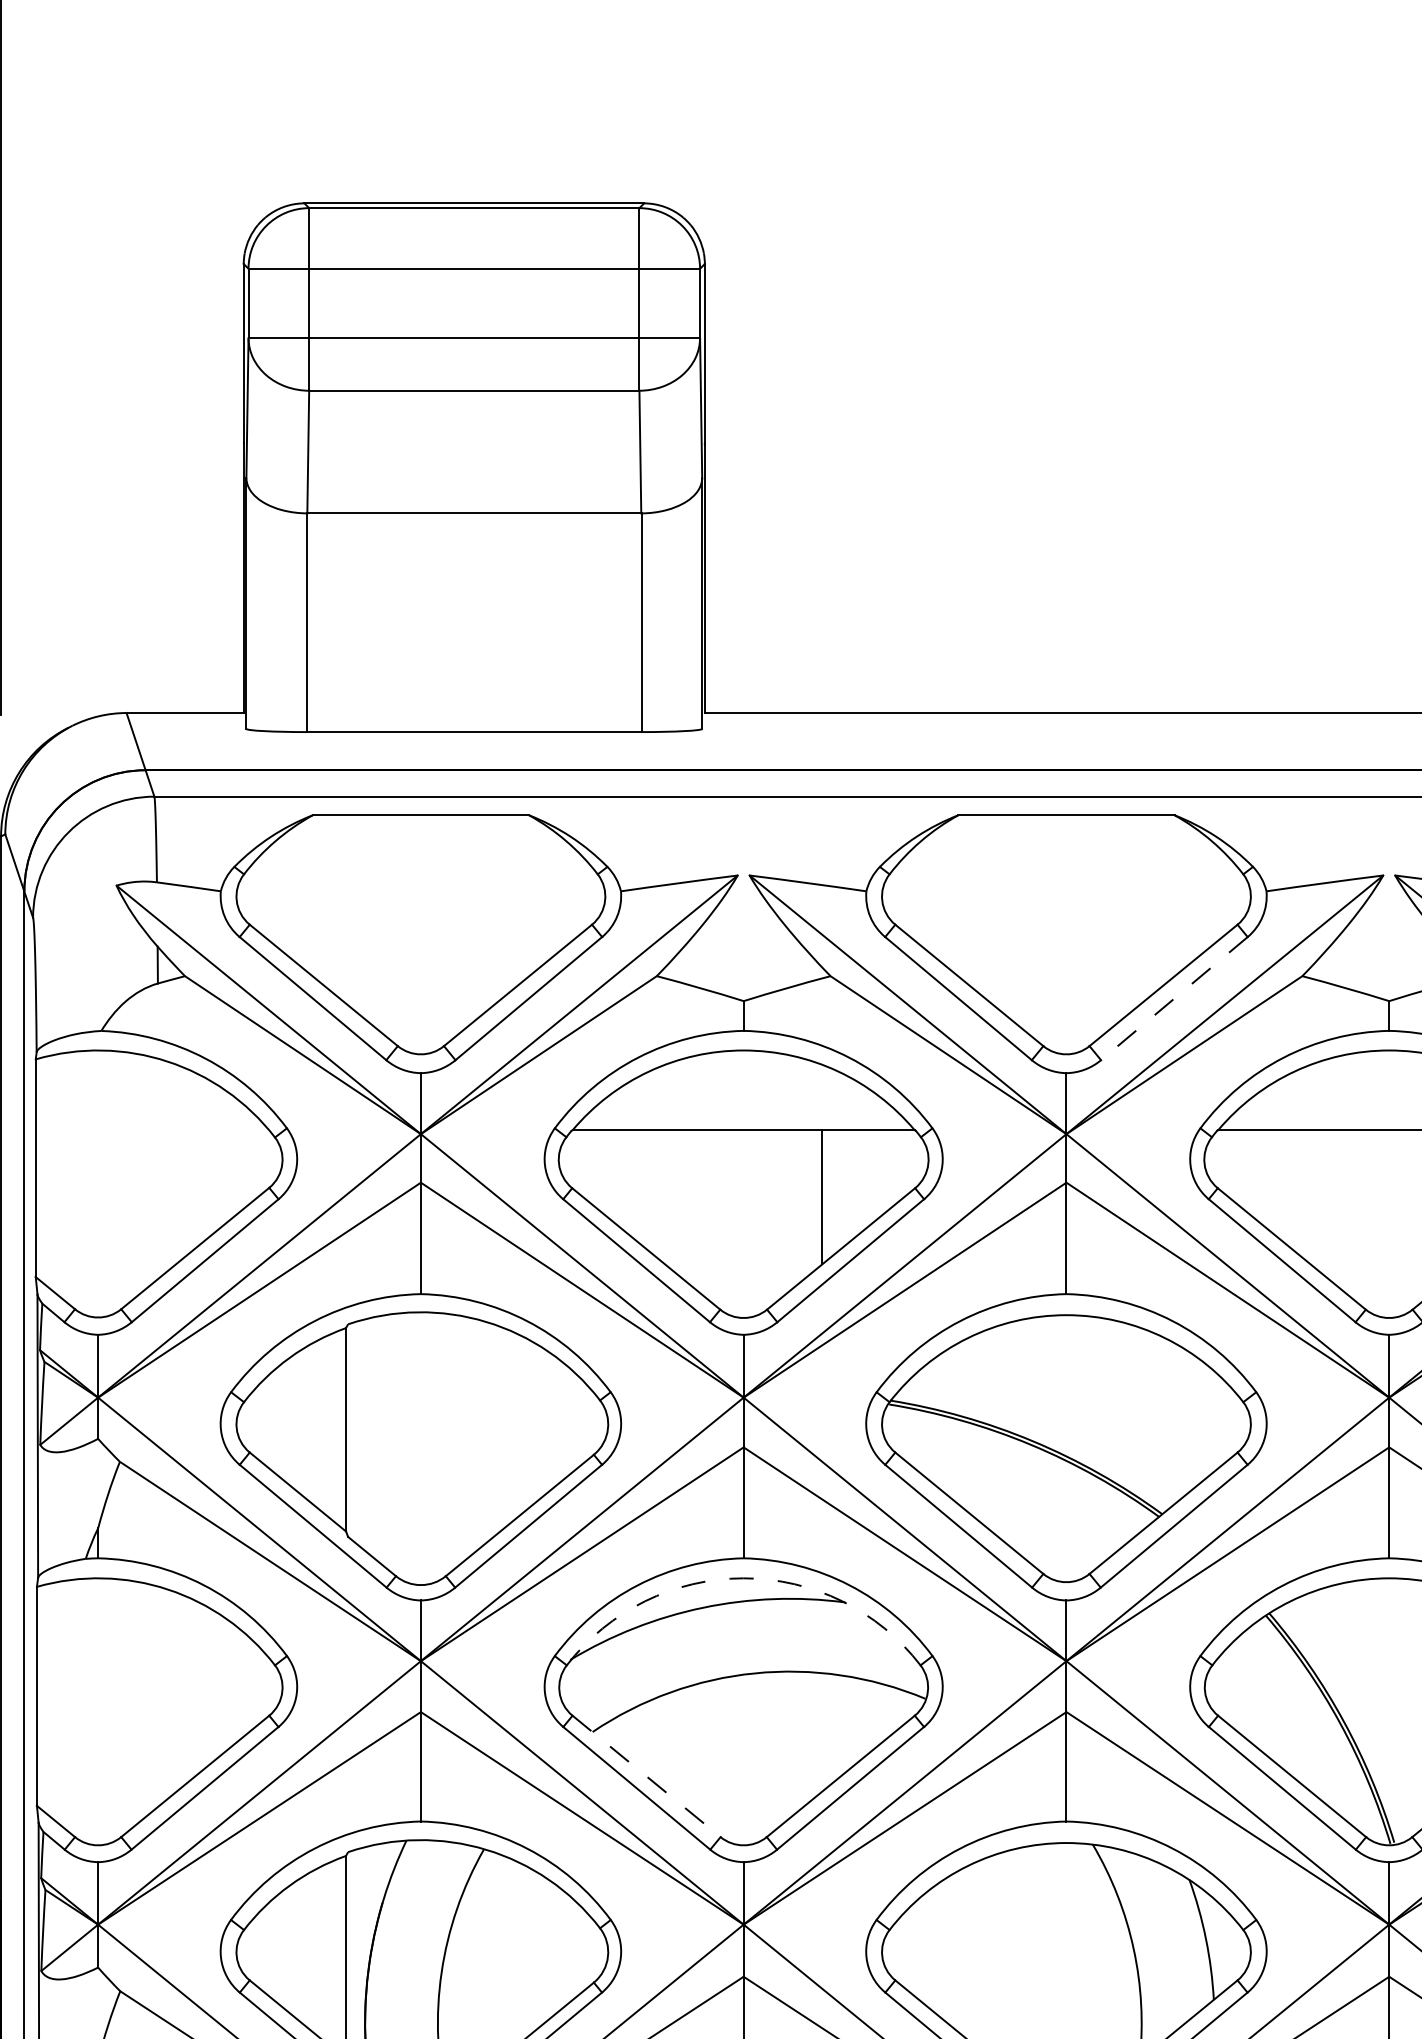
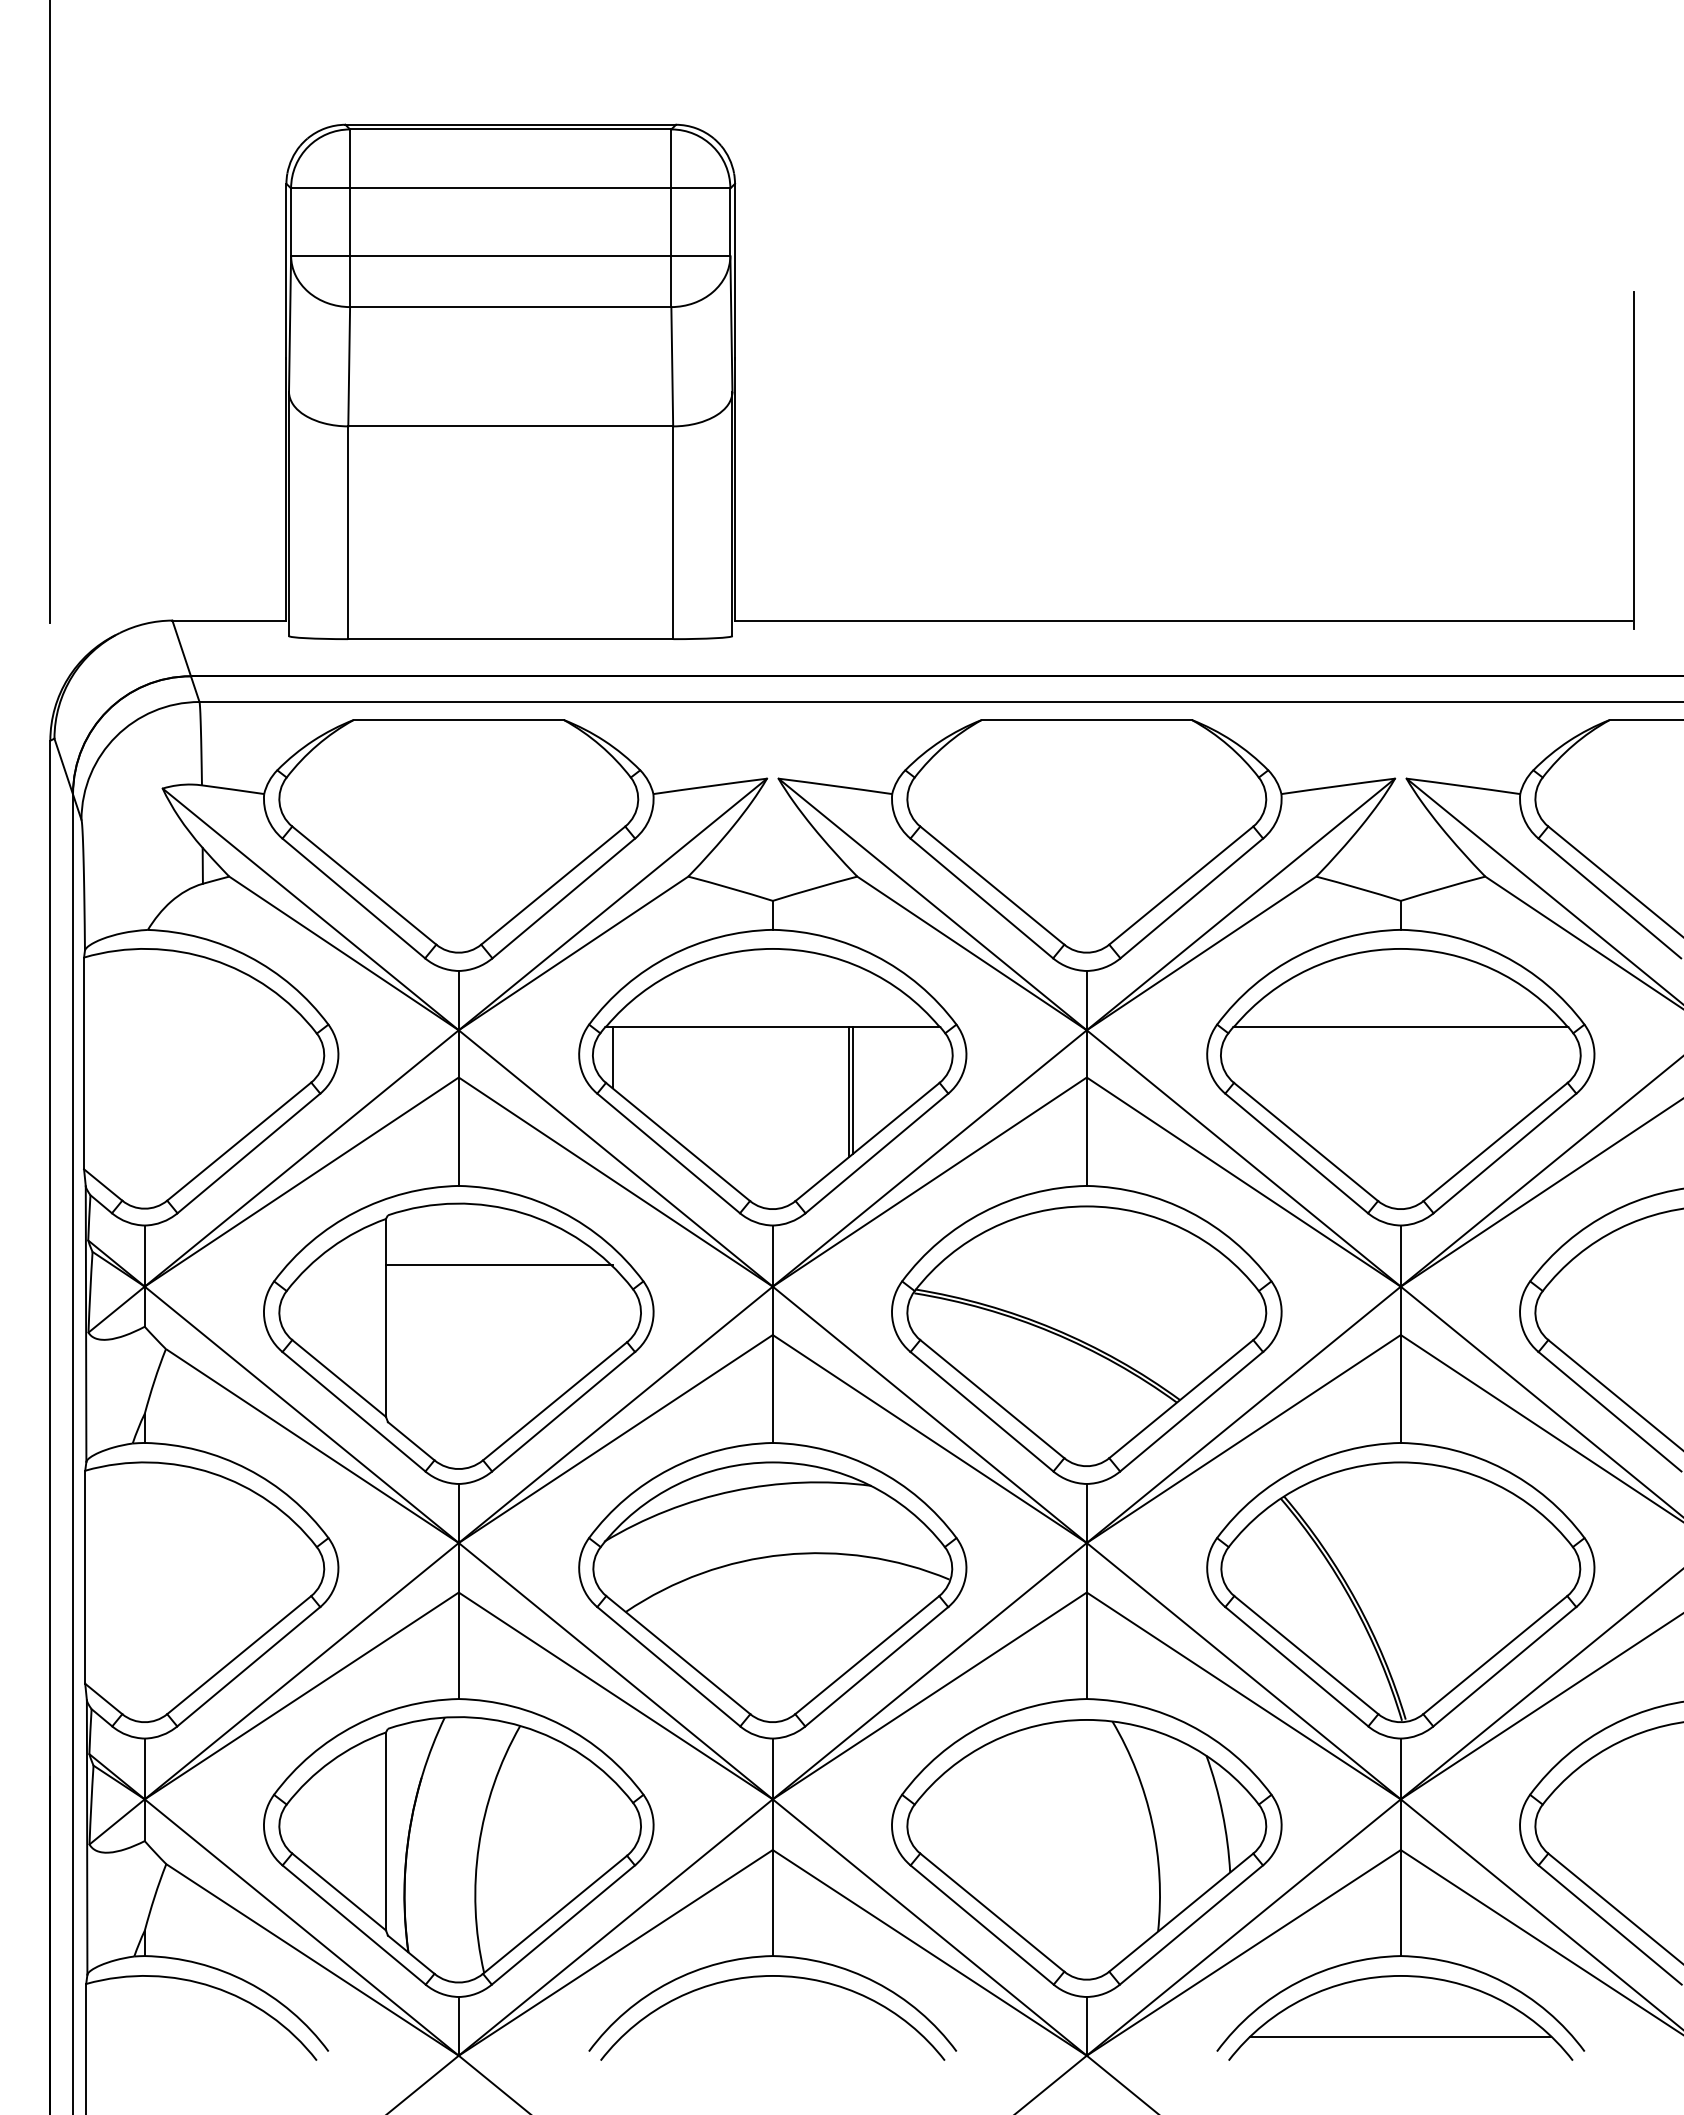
line: (1174, 998) -> (1191, 898), dashed -> solid
line: (578, 1162) -> (612, 1057), added
line: (826, 1194) -> (853, 1089), added
line: (461, 1375) -> (498, 1265), added
arc: (743, 1578) -> (772, 1462), dashed -> solid
line: (646, 1776) -> (678, 1655), dashed -> solid

